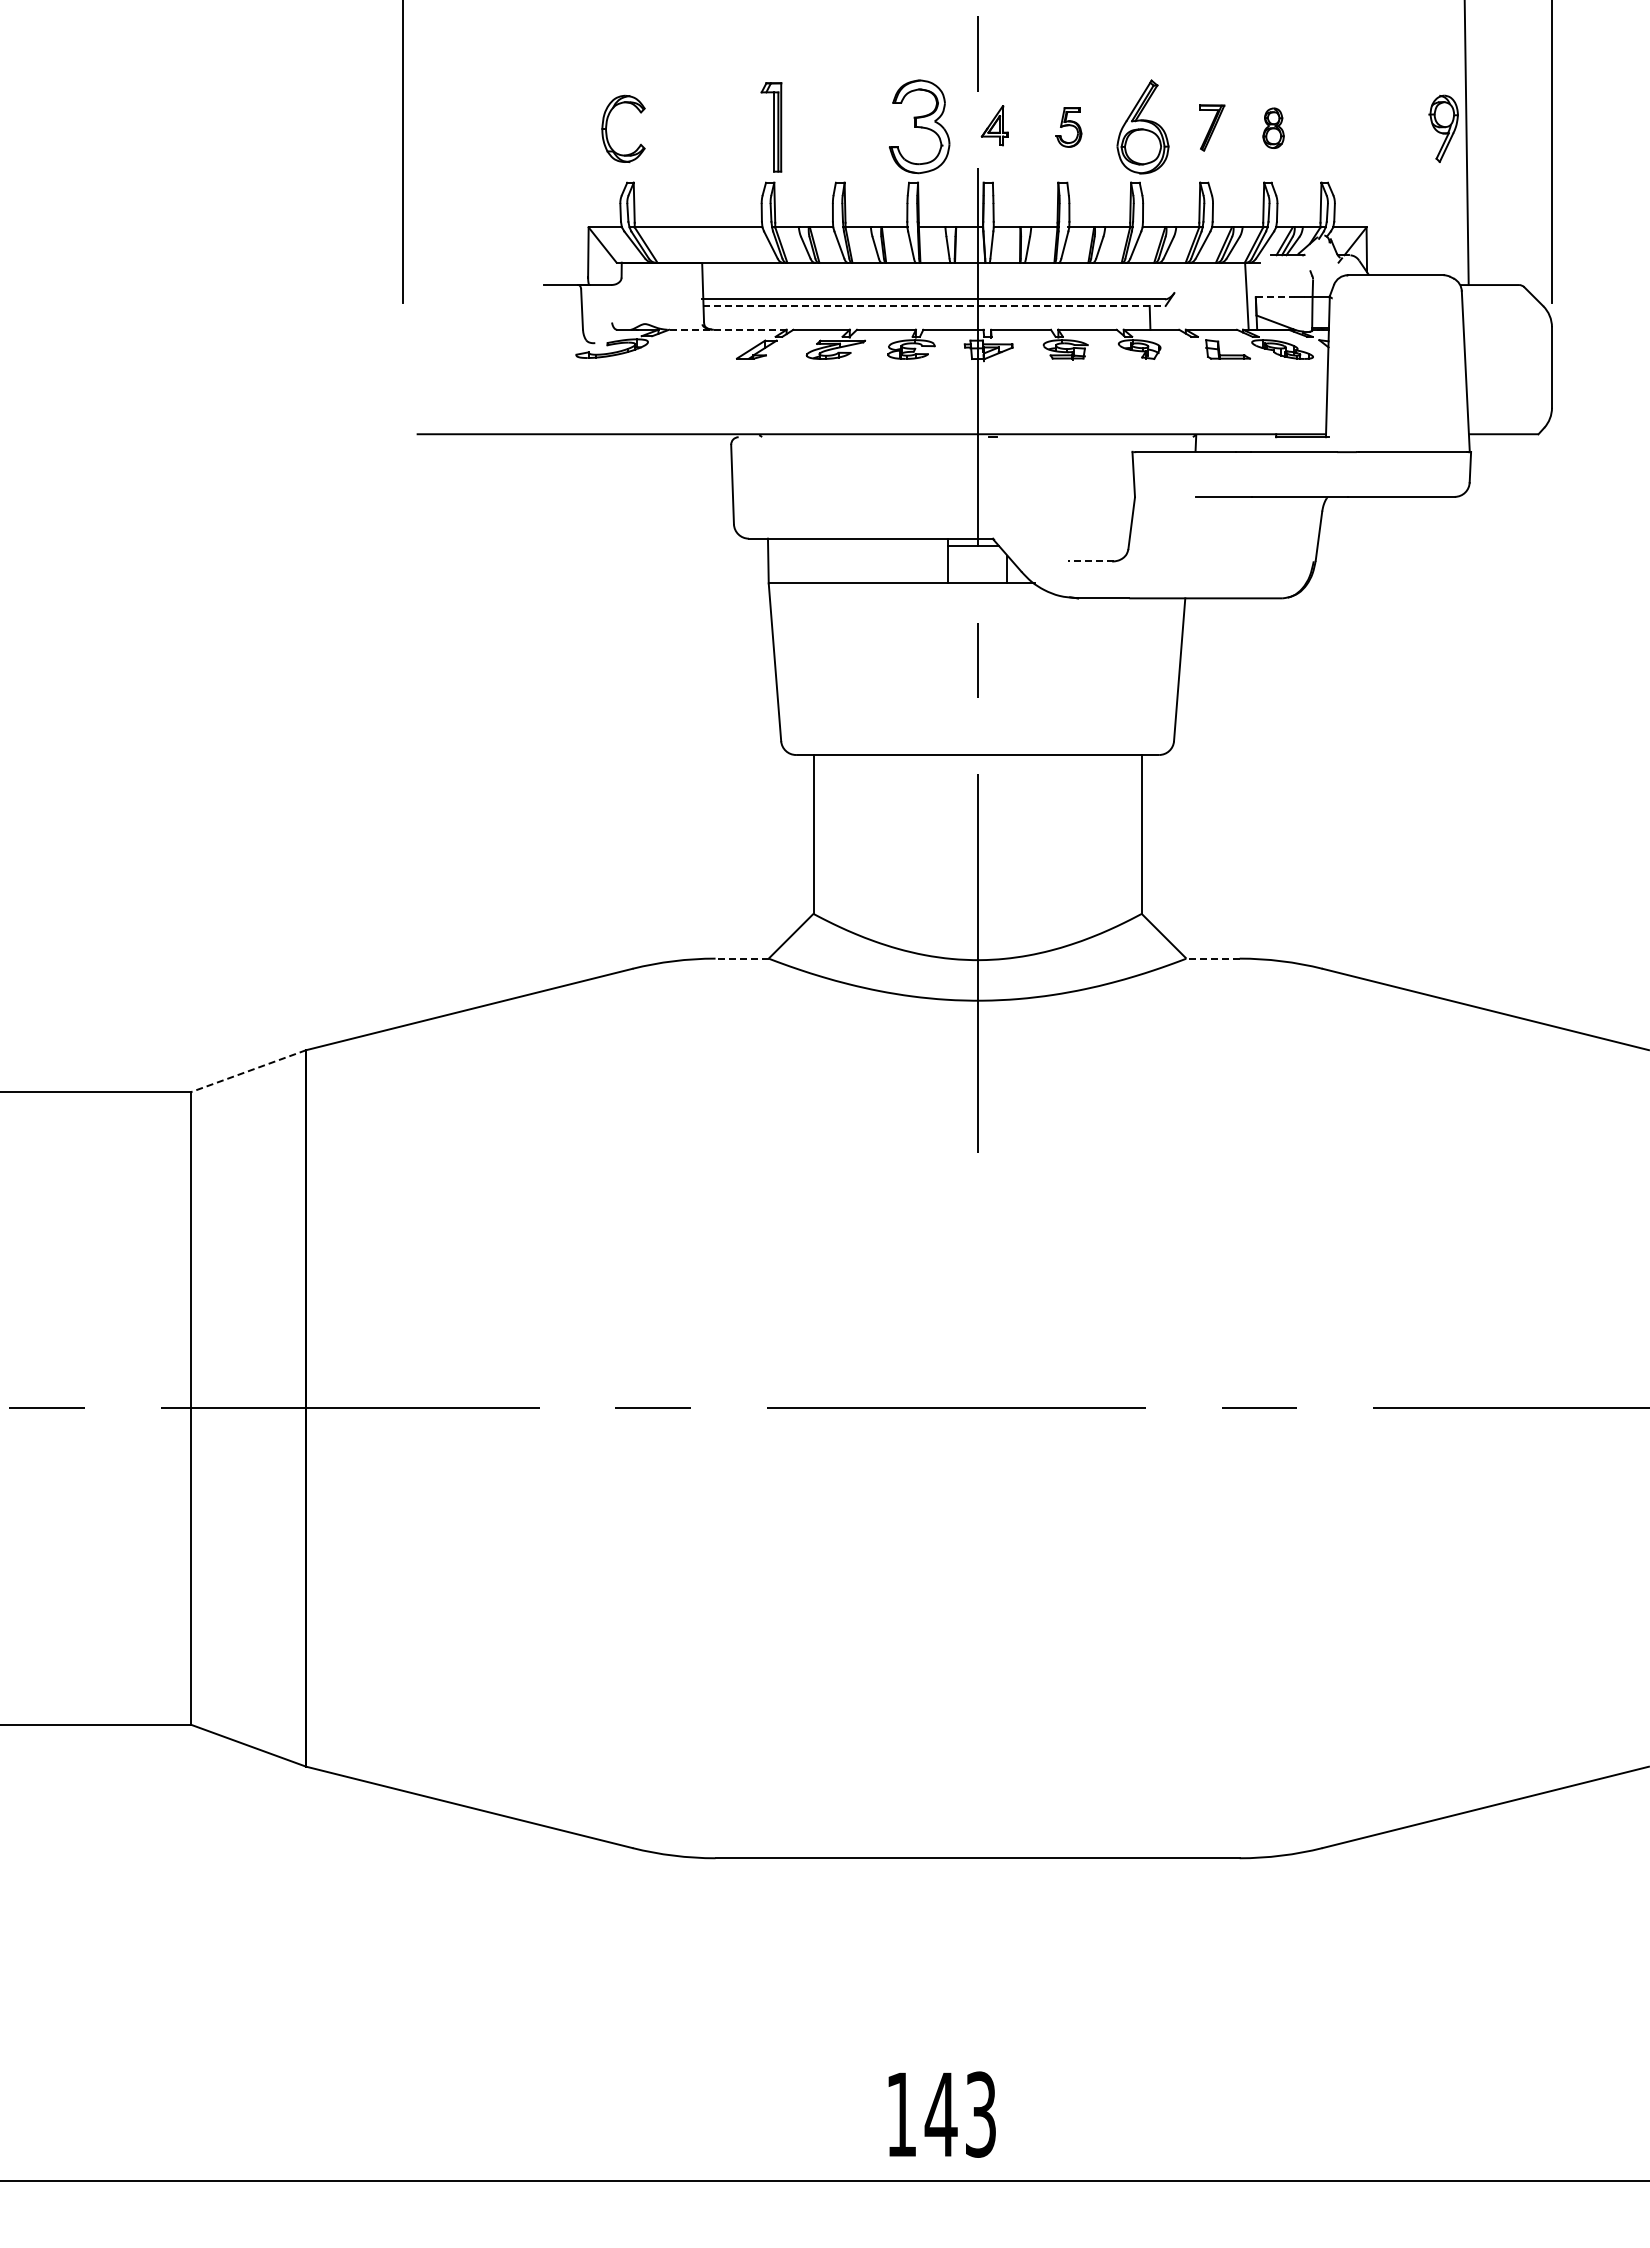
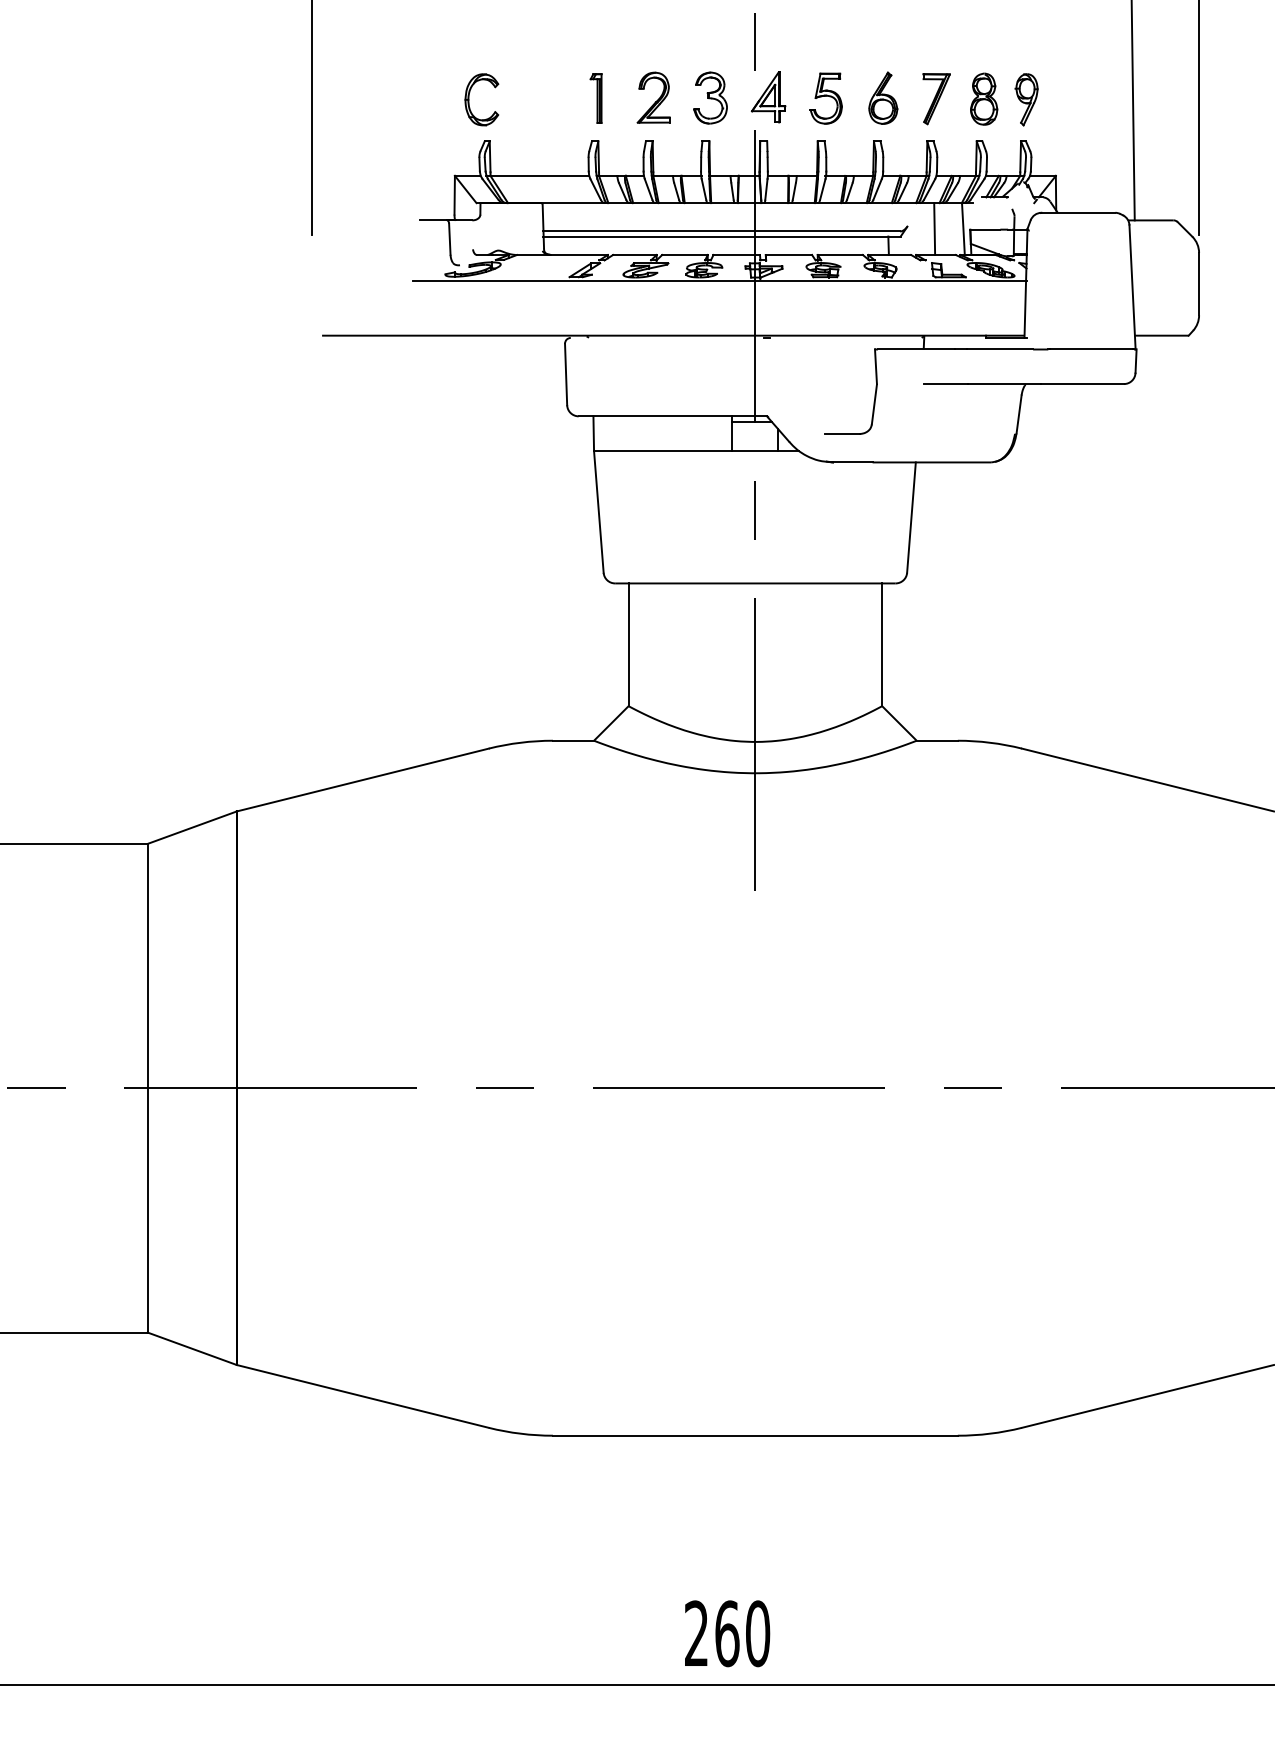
part: (994, 125) -> (768, 97), size x1.67
part: (771, 126) -> (596, 97), size x0.71
part: (919, 126) -> (710, 97), size x0.71
part: (1143, 126) -> (883, 97), size x0.71
part: (1068, 127) -> (825, 98), size x1.67
part: (1212, 127) -> (936, 98), size x1.43
part: (1273, 128) -> (983, 99), size x1.67
part: (1443, 128) -> (1026, 99), moved
part: (847, 131) -> (654, 101), added
line: (1209, 295) -> (934, 228), added
line: (1275, 297) -> (985, 230), dashed -> solid
line: (934, 305) -> (722, 236), dashed -> solid
line: (727, 329) -> (562, 254), dashed -> solid
line: (931, 363) -> (719, 281), added
line: (1090, 561) -> (842, 433), dashed -> solid
line: (742, 958) -> (573, 740), dashed -> solid
line: (1213, 958) -> (937, 740), dashed -> solid
line: (248, 1071) -> (192, 827), dashed -> solid
text: (941, 2114) -> (727, 1633), 143 -> 260

